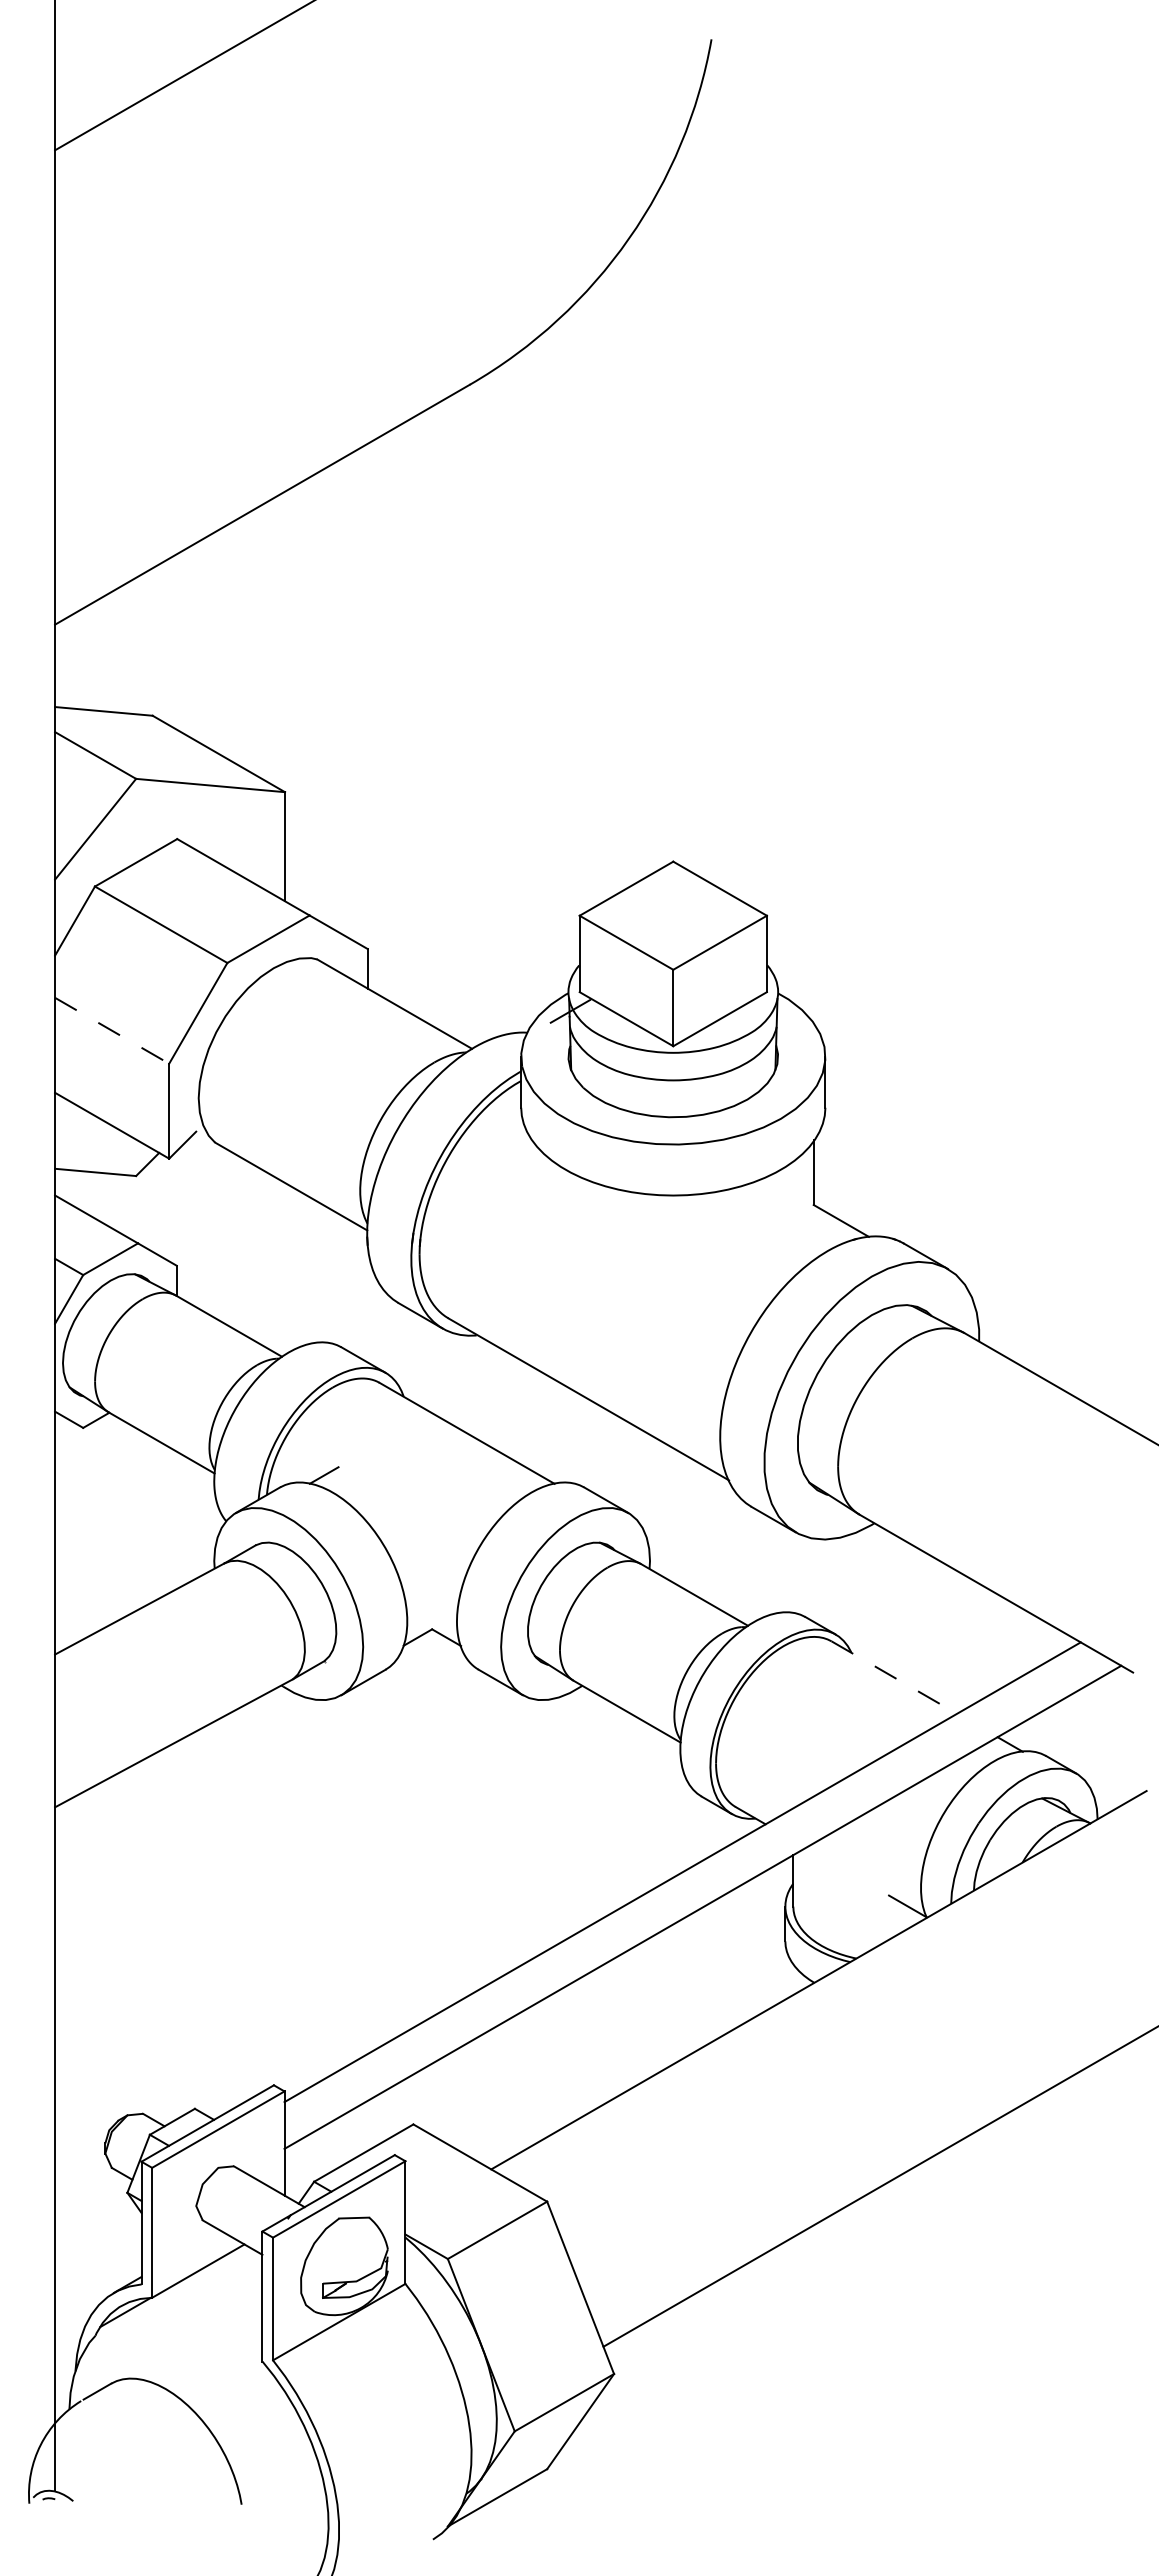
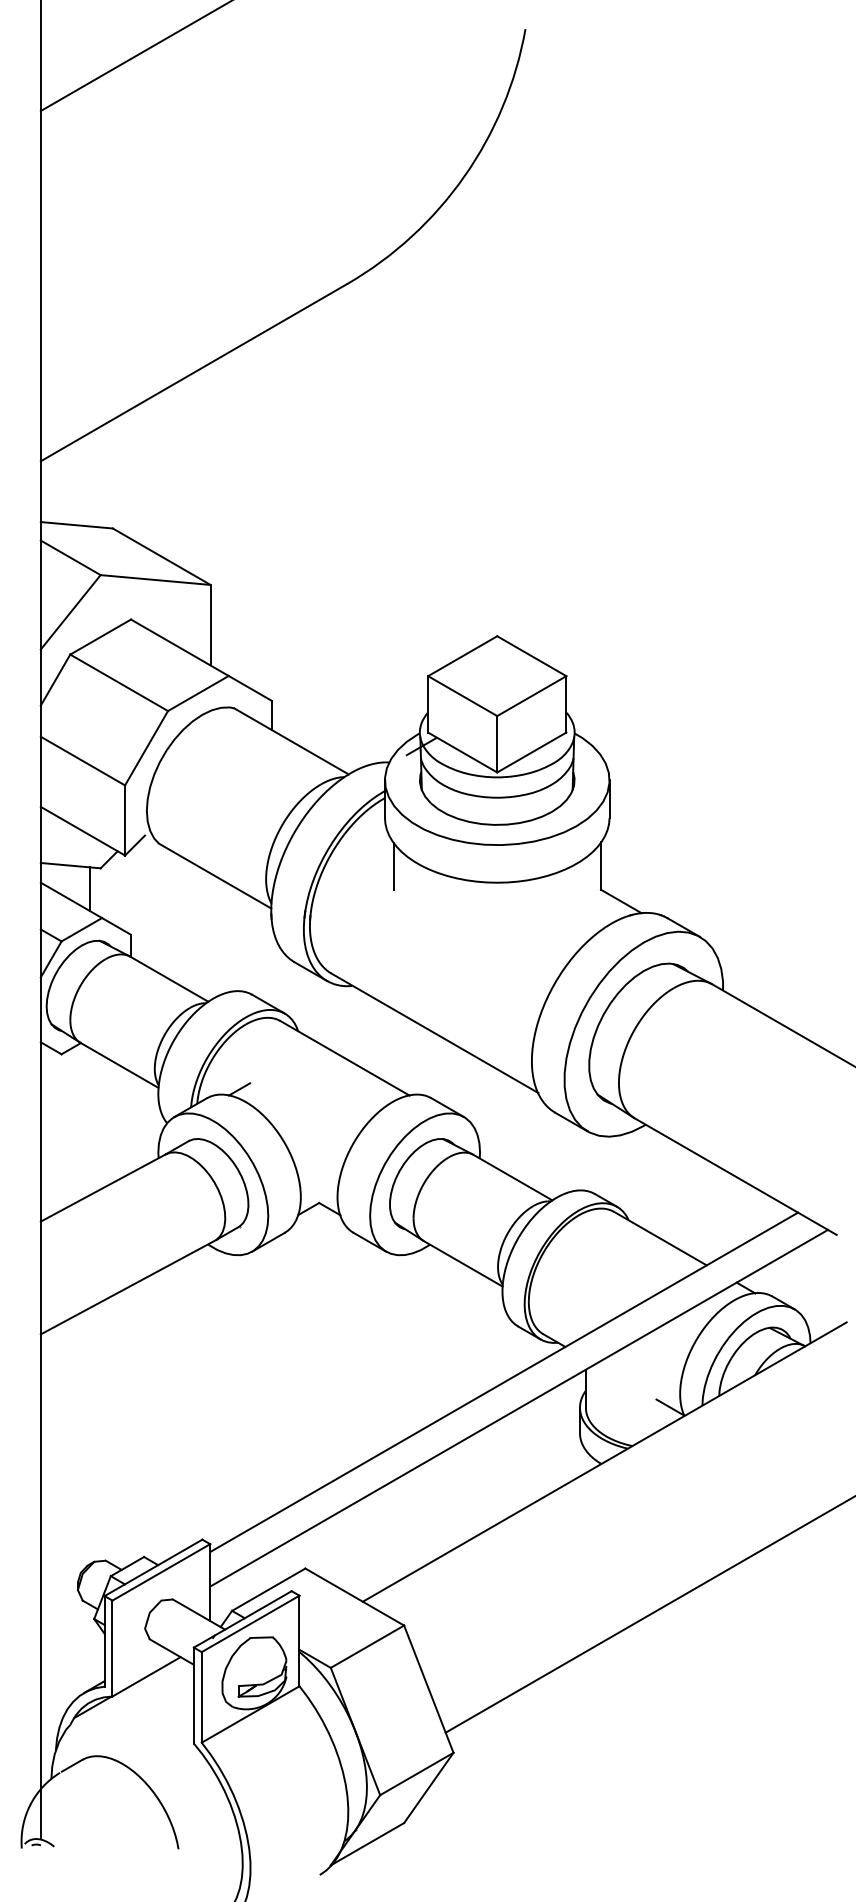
line: (112, 1030) -> (83, 760), dashed -> solid
line: (532, 1173) -> (393, 866), added
line: (121, 1203) -> (89, 888), added
line: (894, 1677) -> (660, 1238), dashed -> solid

